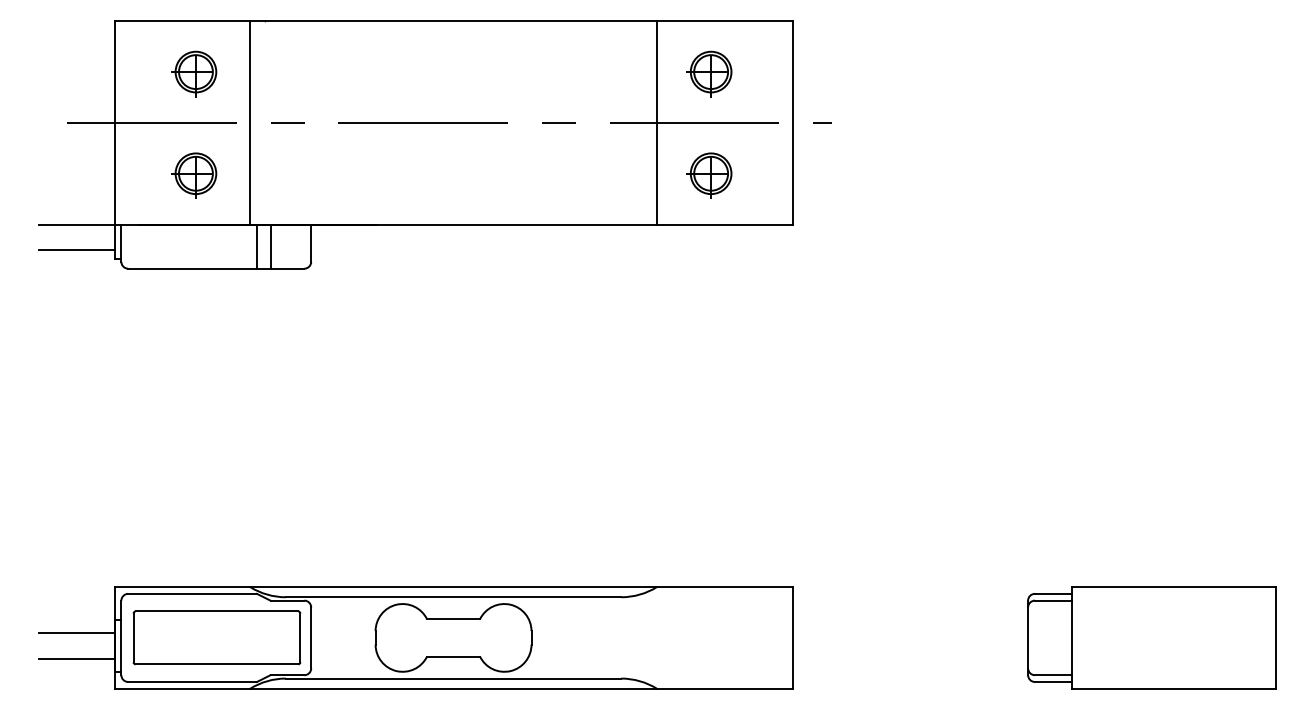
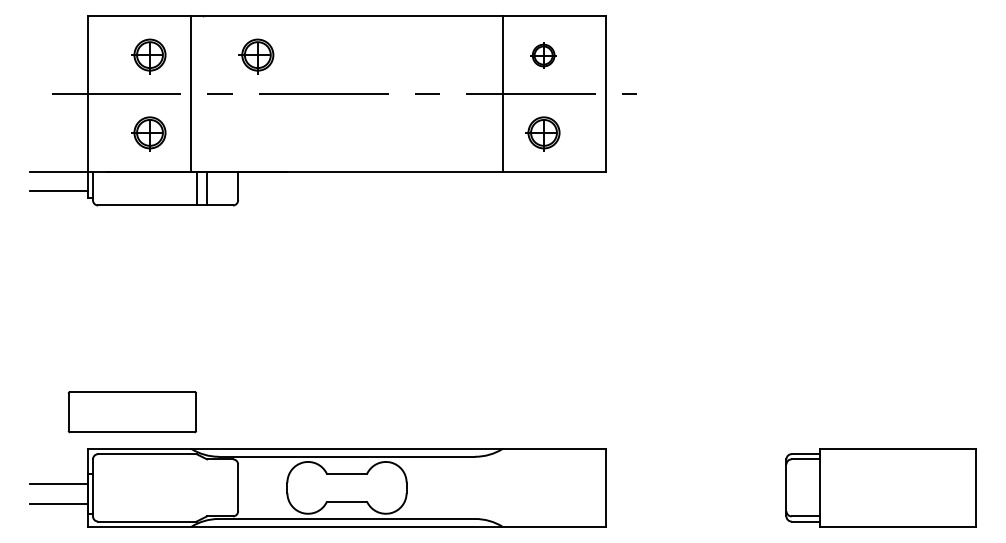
part: (335, 73) -> (256, 56), added
part: (709, 73) -> (542, 56), size x0.7
part: (216, 637) -> (132, 411), moved

